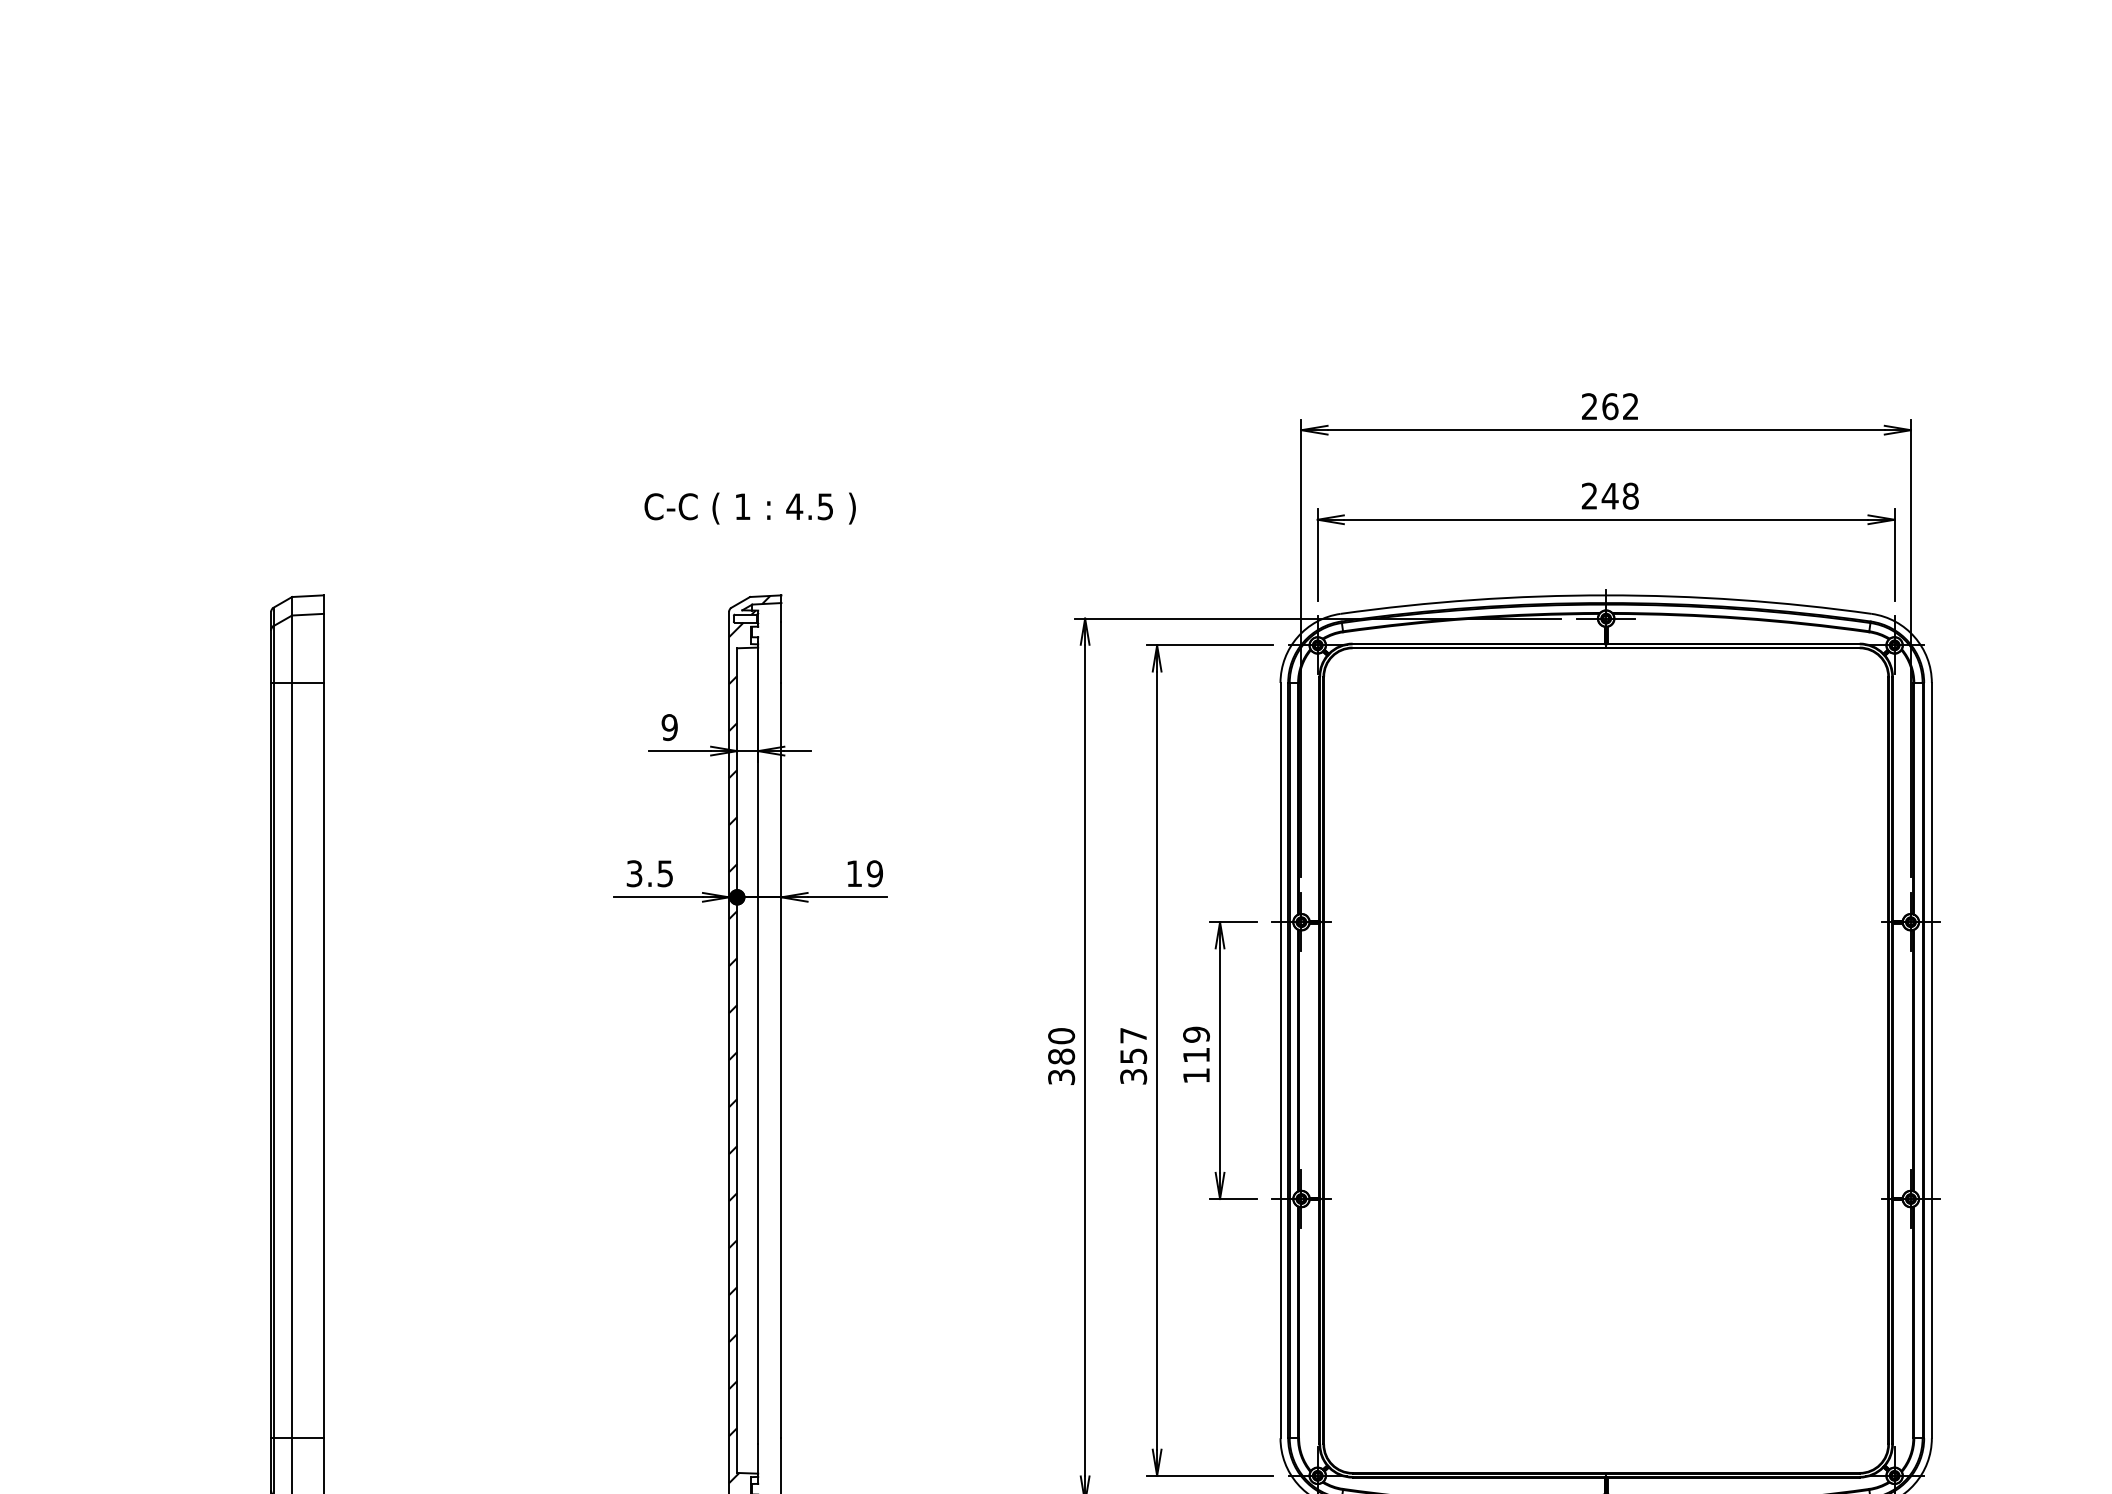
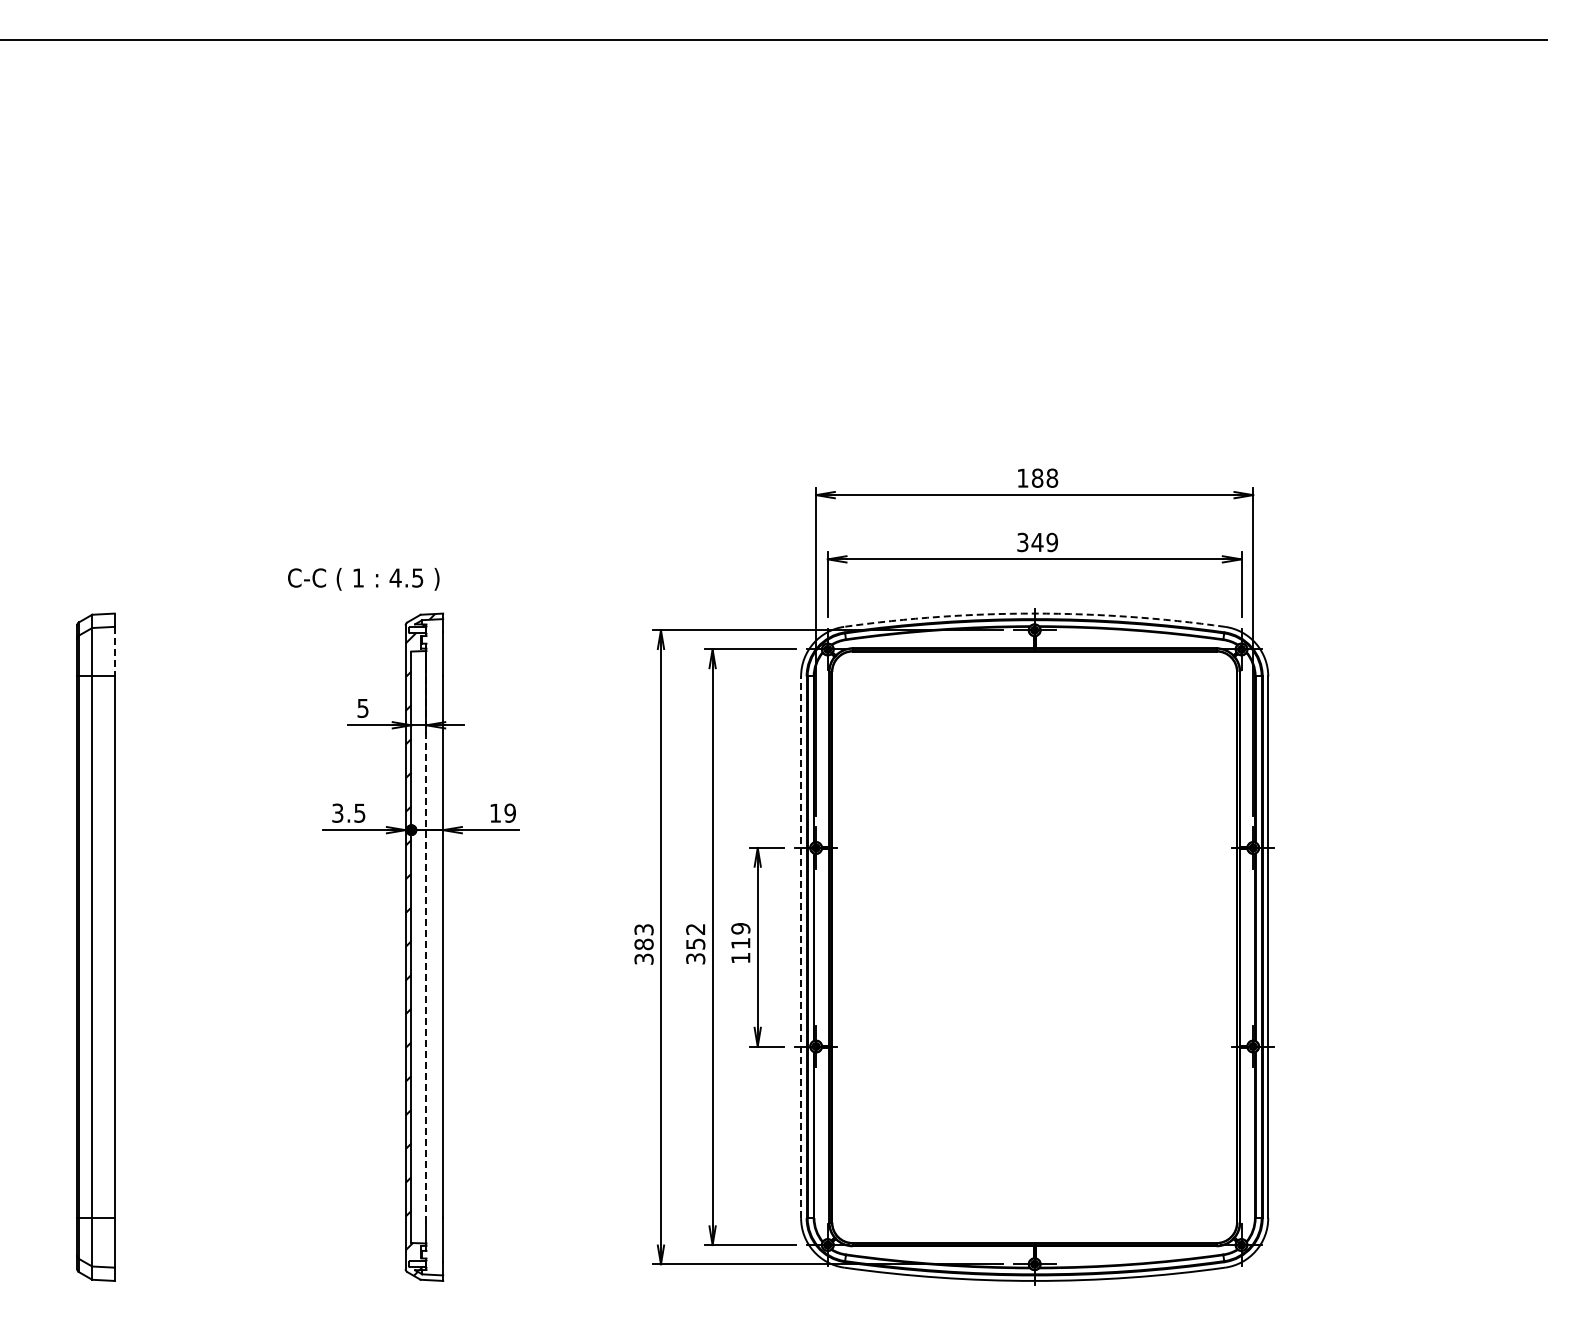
text: (1610, 405) -> (1037, 477), 262 -> 188
text: (1610, 496) -> (1037, 542), 248 -> 349
text: (749, 508) -> (363, 579), moved
arc: (1605, 595) -> (1034, 613), solid -> dashed
line: (323, 648) -> (114, 651), solid -> dashed
text: (668, 726) -> (362, 707), 9 -> 5
text: (1060, 1035) -> (643, 929), 380 -> 383
text: (1133, 1035) -> (695, 929), 357 -> 352
line: (758, 1059) -> (426, 946), solid -> dashed
line: (1281, 1060) -> (801, 947), solid -> dashed

